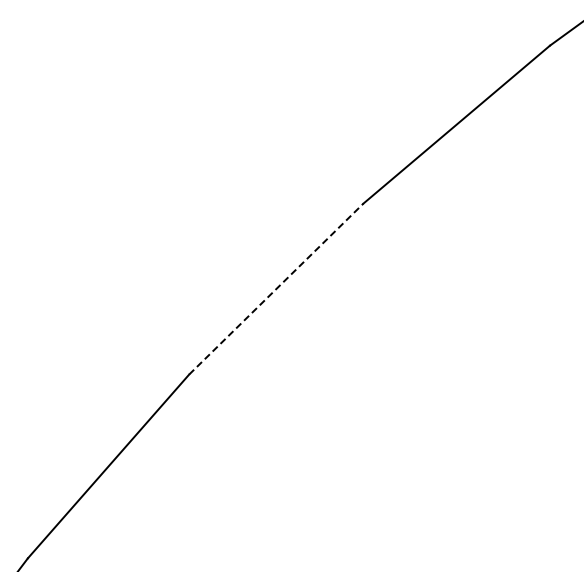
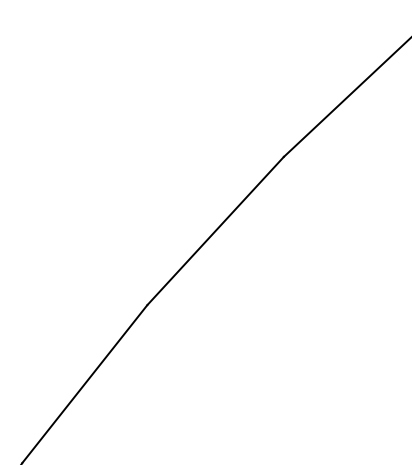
line: (276, 288) -> (215, 230), dashed -> solid

